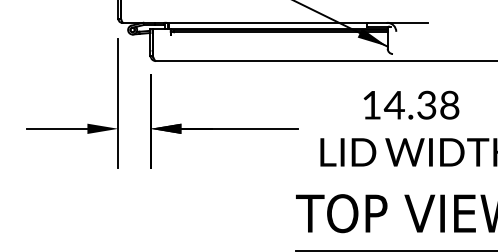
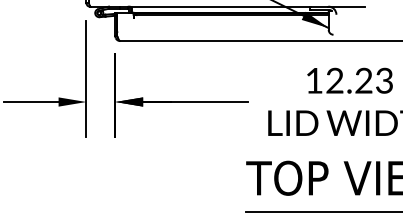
text: (421, 104) -> (359, 80), 14.38 -> 12.23

